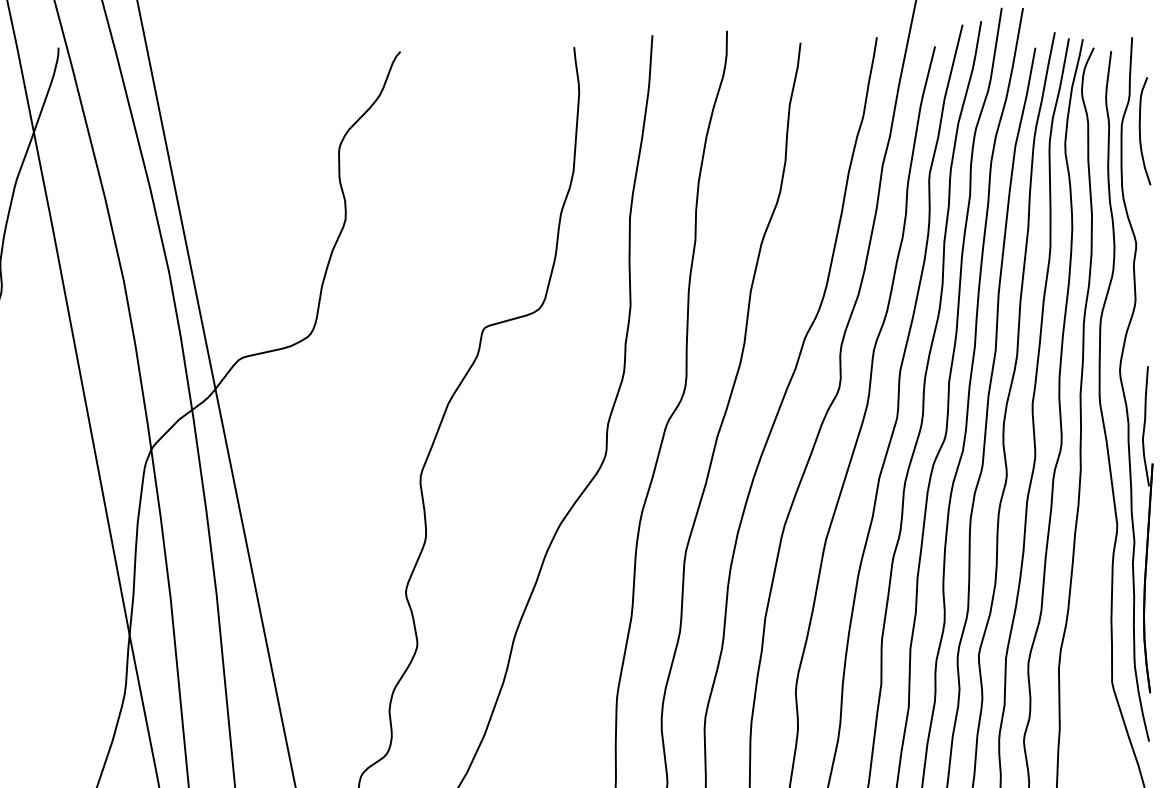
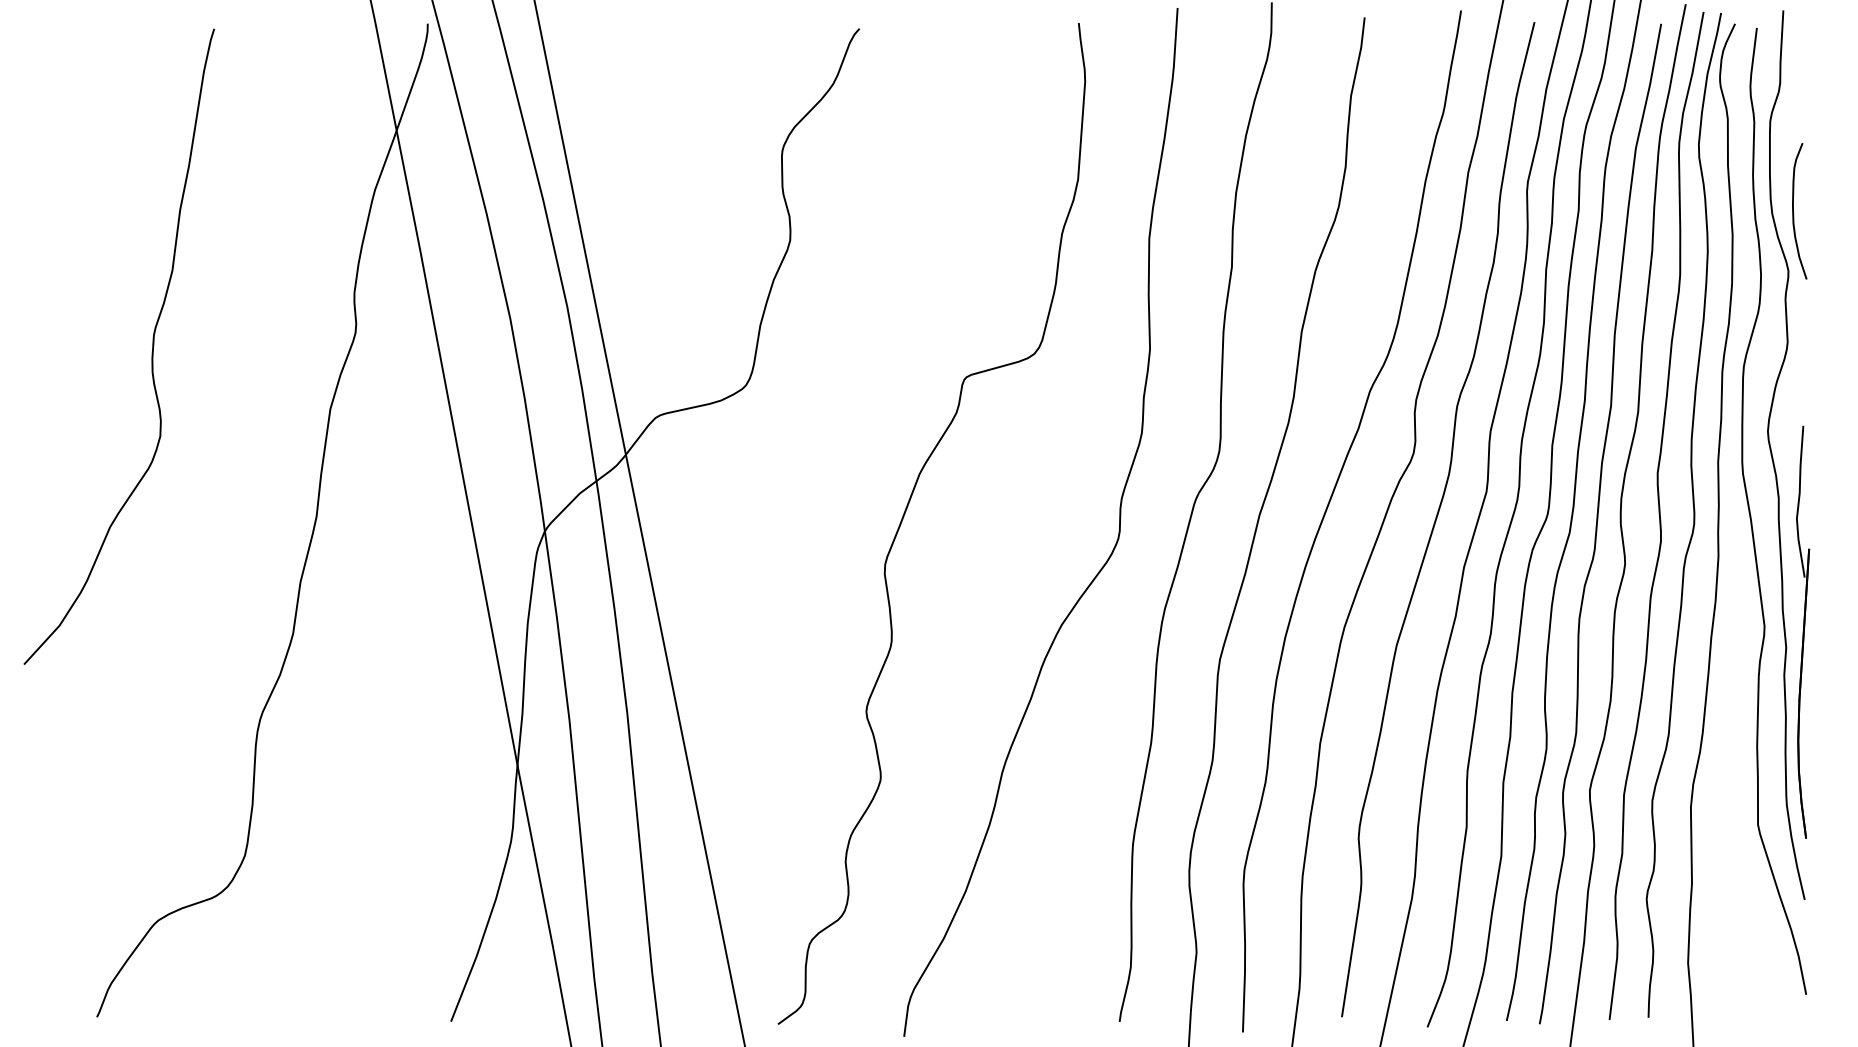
curve: (1140, 133) -> (1794, 213), moved

